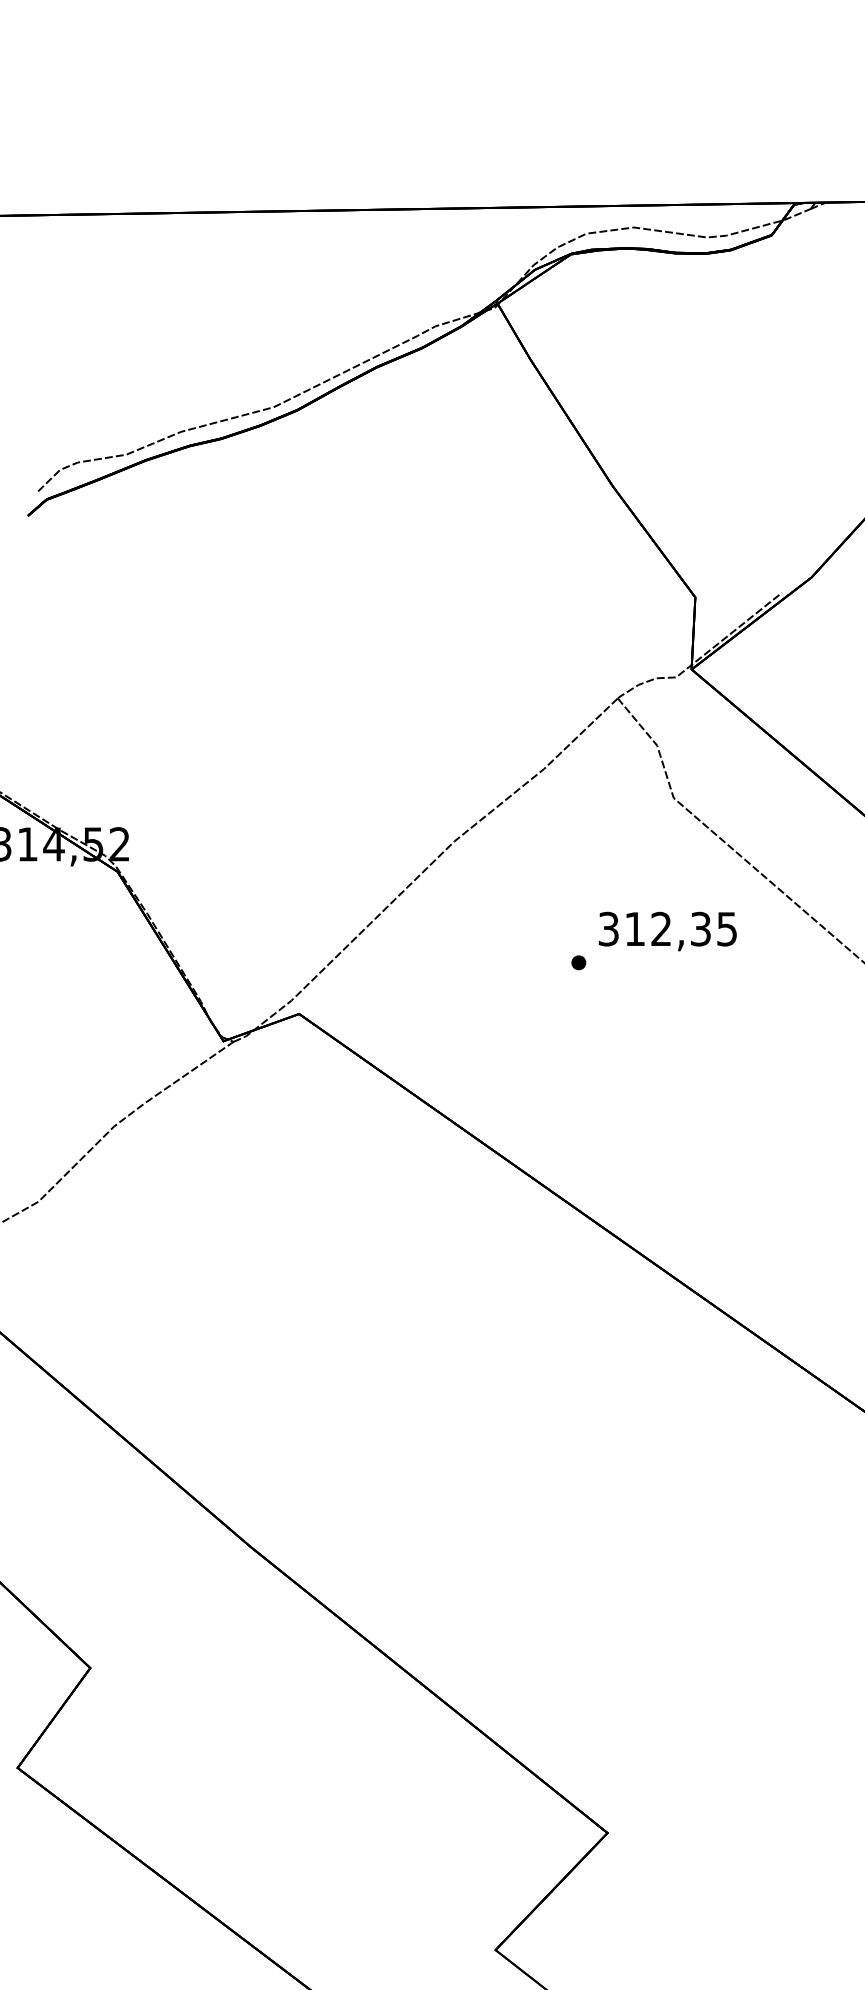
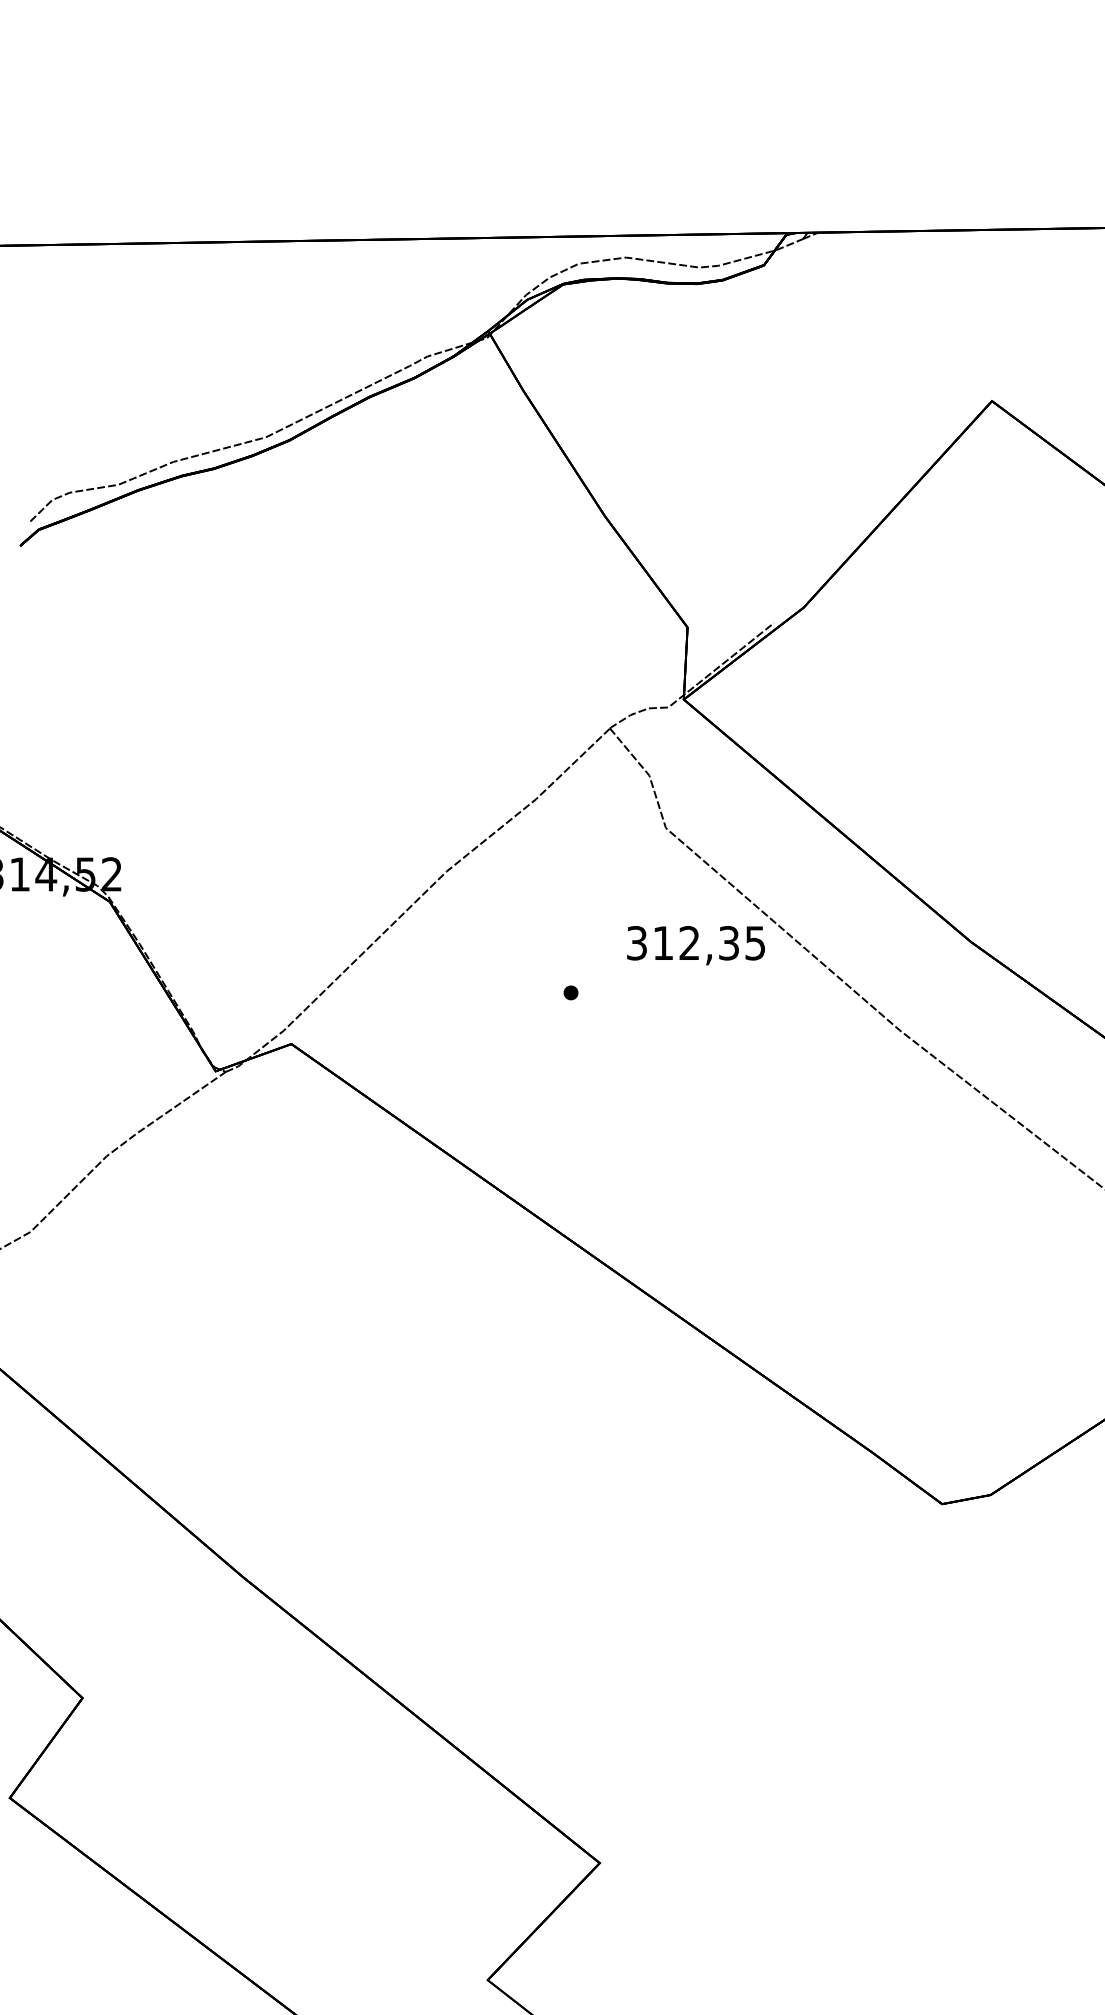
text: (667, 931) -> (695, 945), moved

